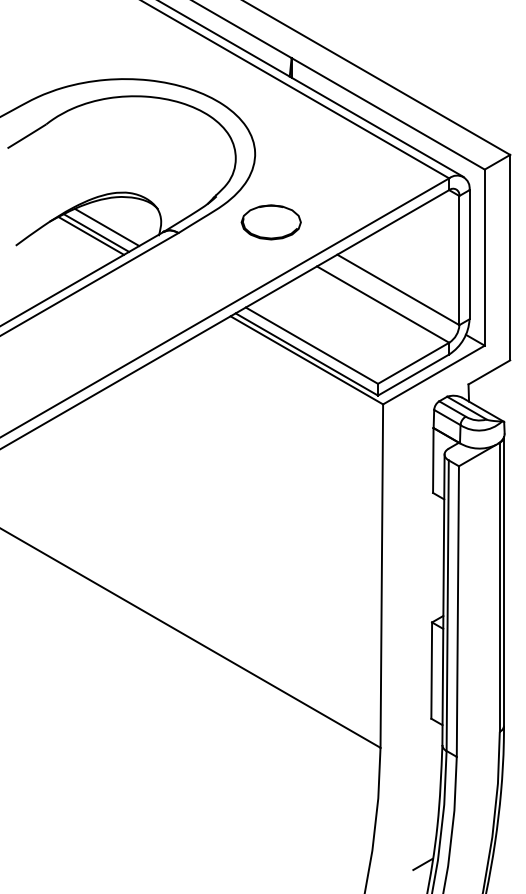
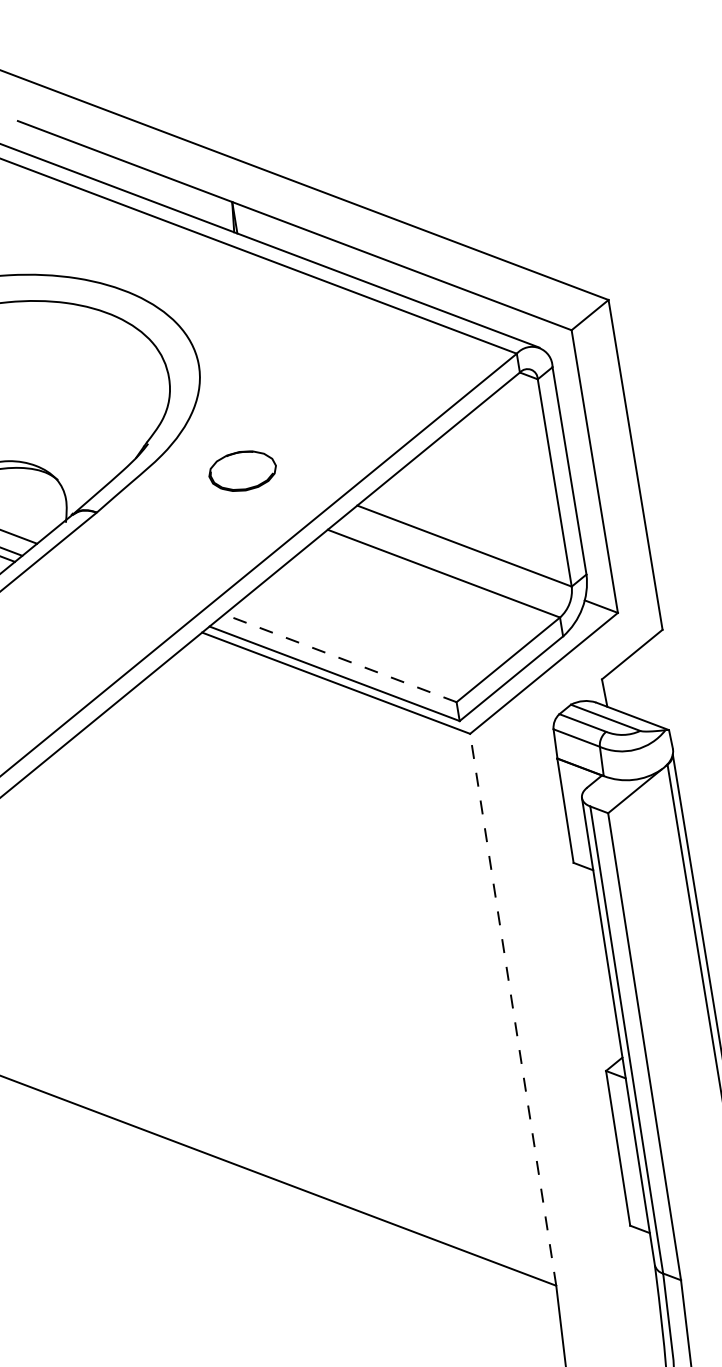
part: (270, 222) -> (241, 471), size x0.7
line: (311, 345) -> (339, 658), solid -> dashed
line: (381, 576) -> (512, 1010), solid -> dashed

